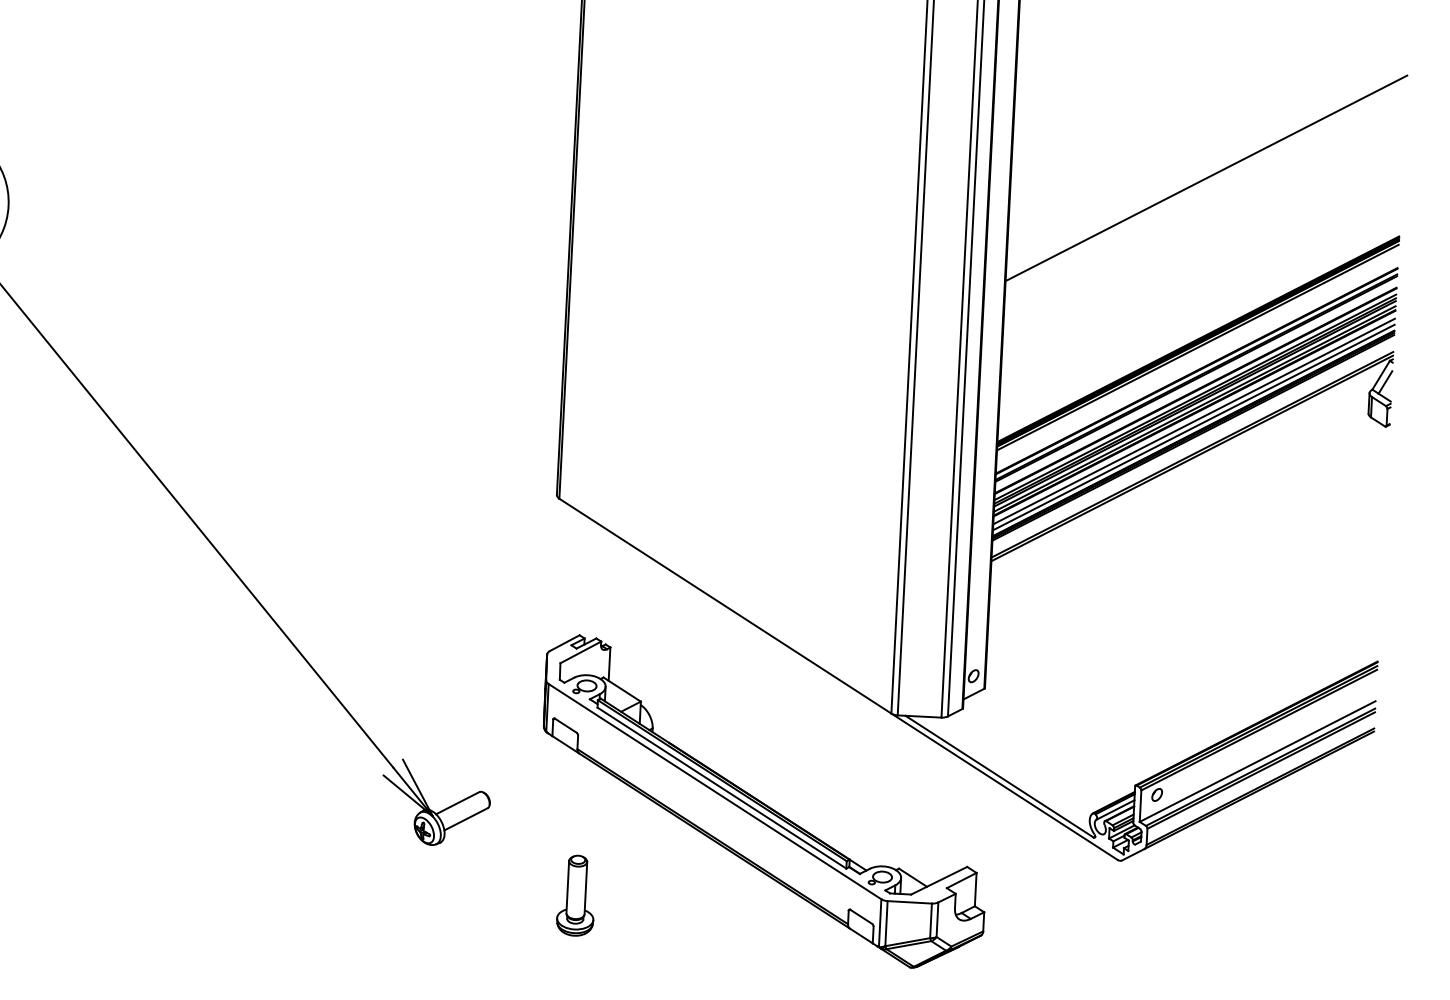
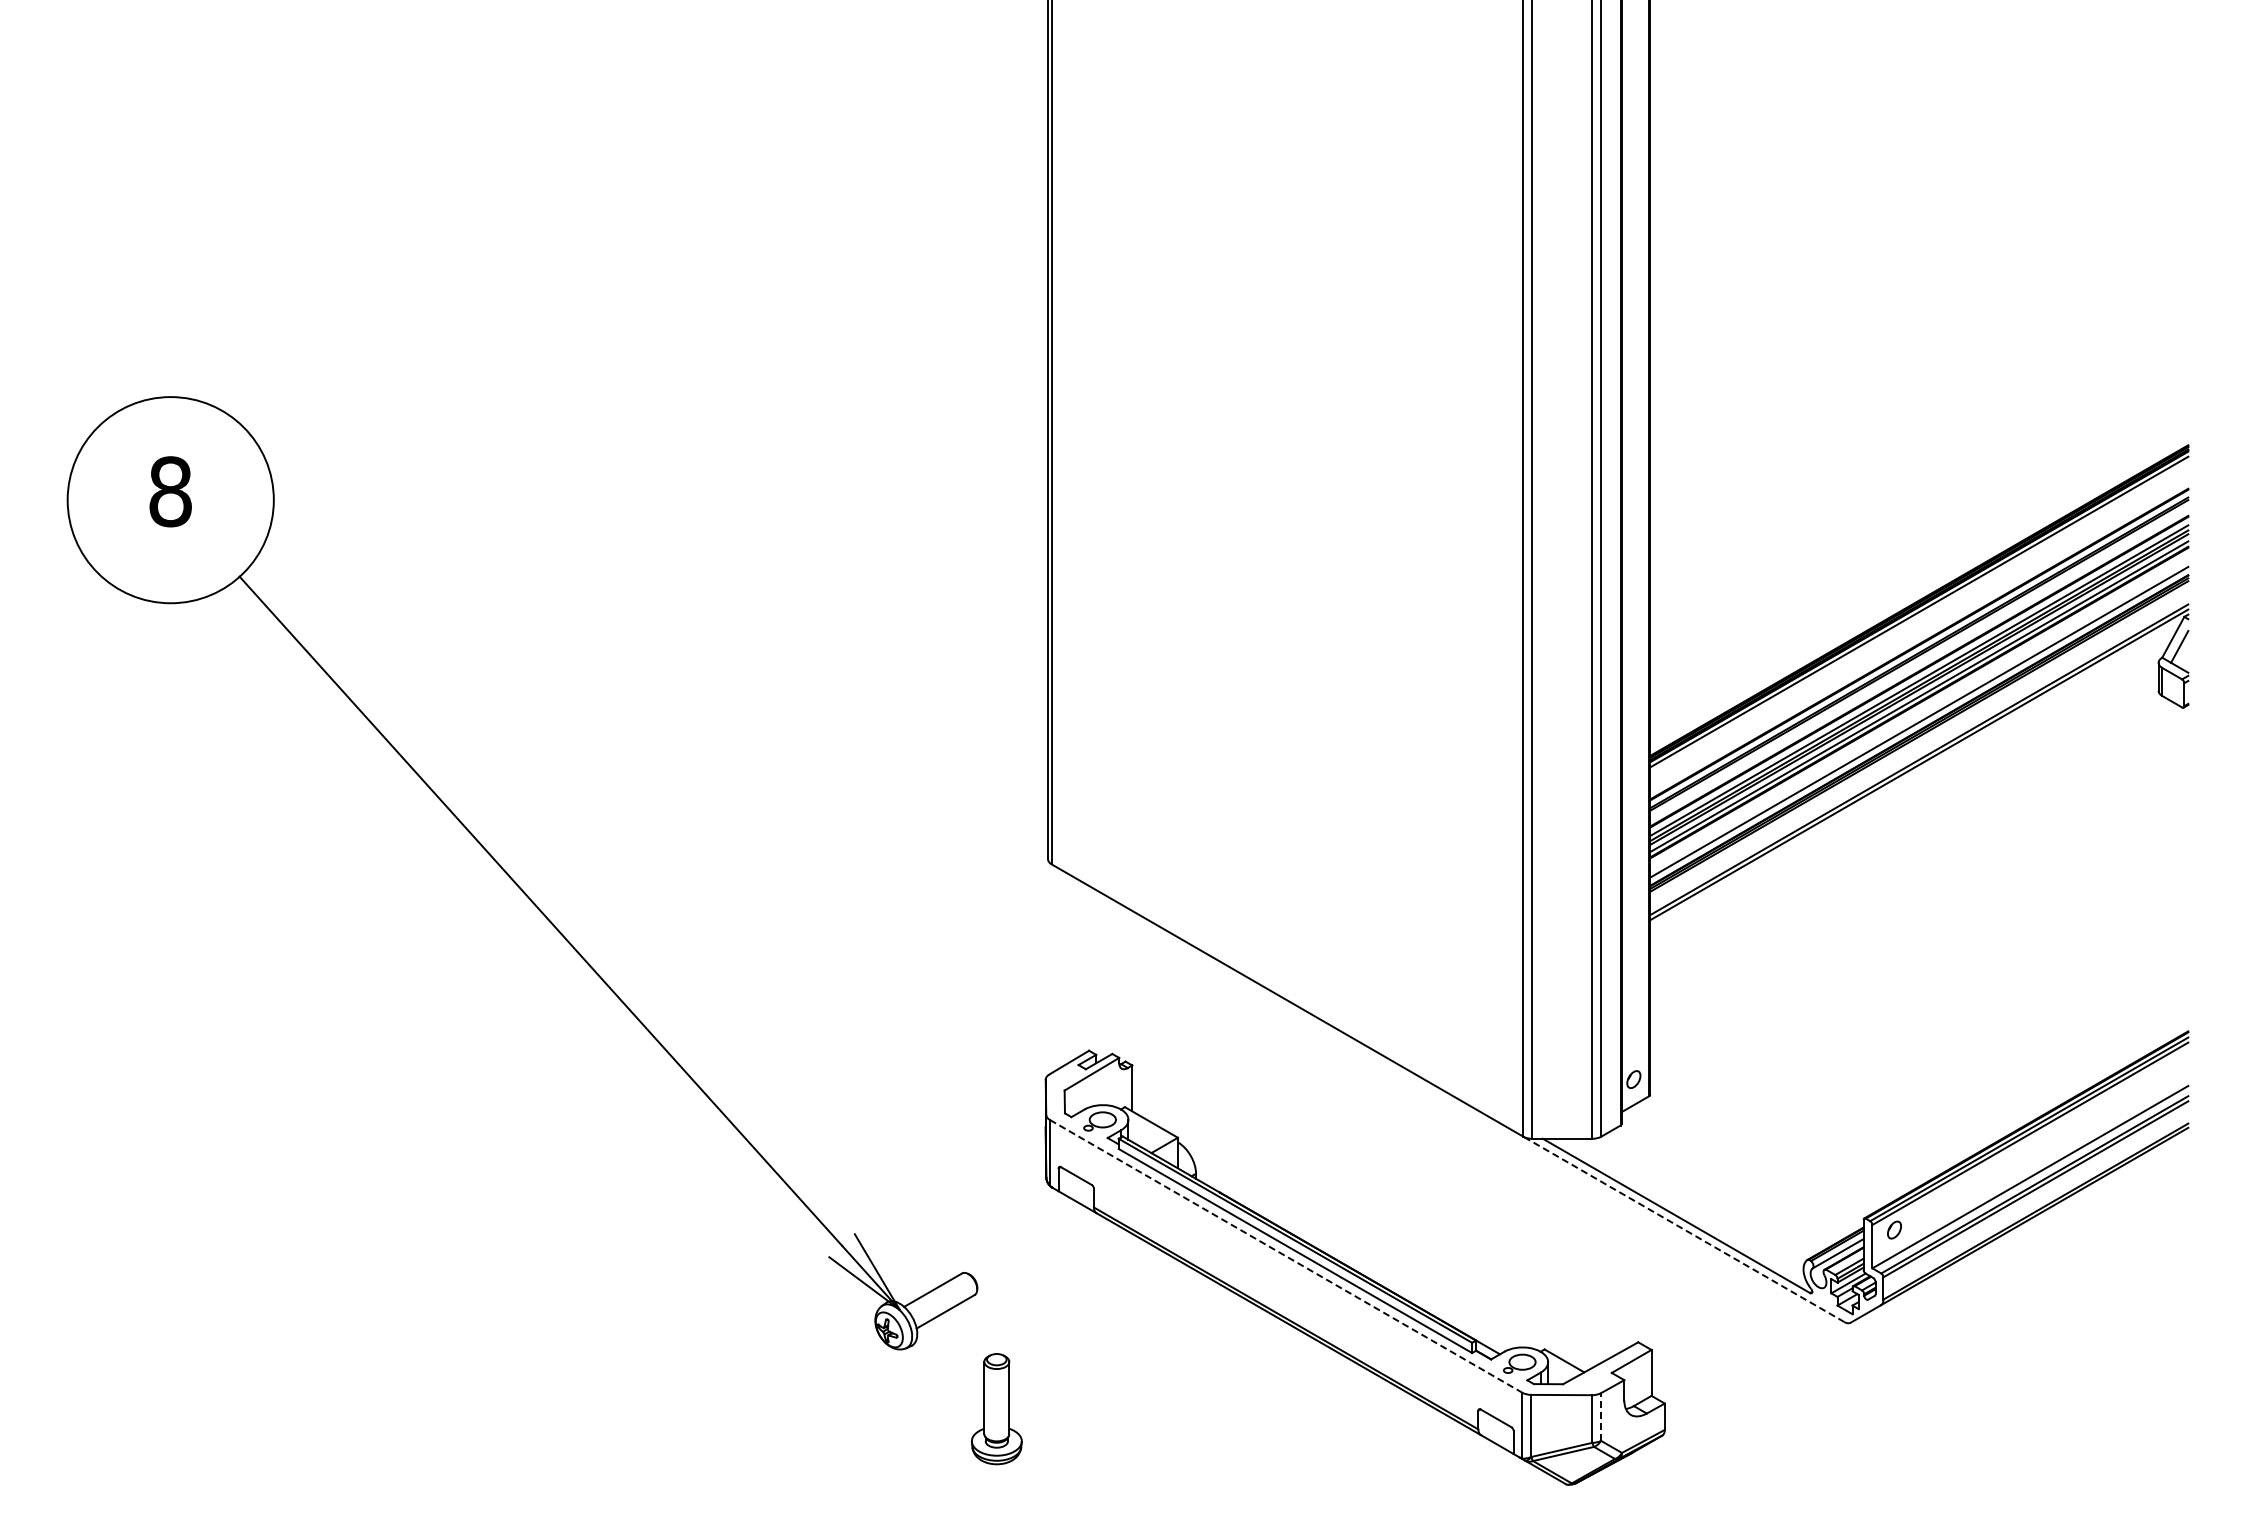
line: (1206, 178) -> (1919, 378), removed
line: (1194, 421) -> (1919, 713), removed
line: (1004, 786) -> (1683, 1229), solid -> dashed
line: (715, 791) -> (1286, 1256), solid -> dashed
part: (576, 895) -> (996, 1409), moved
line: (937, 920) -> (1601, 1417), solid -> dashed

